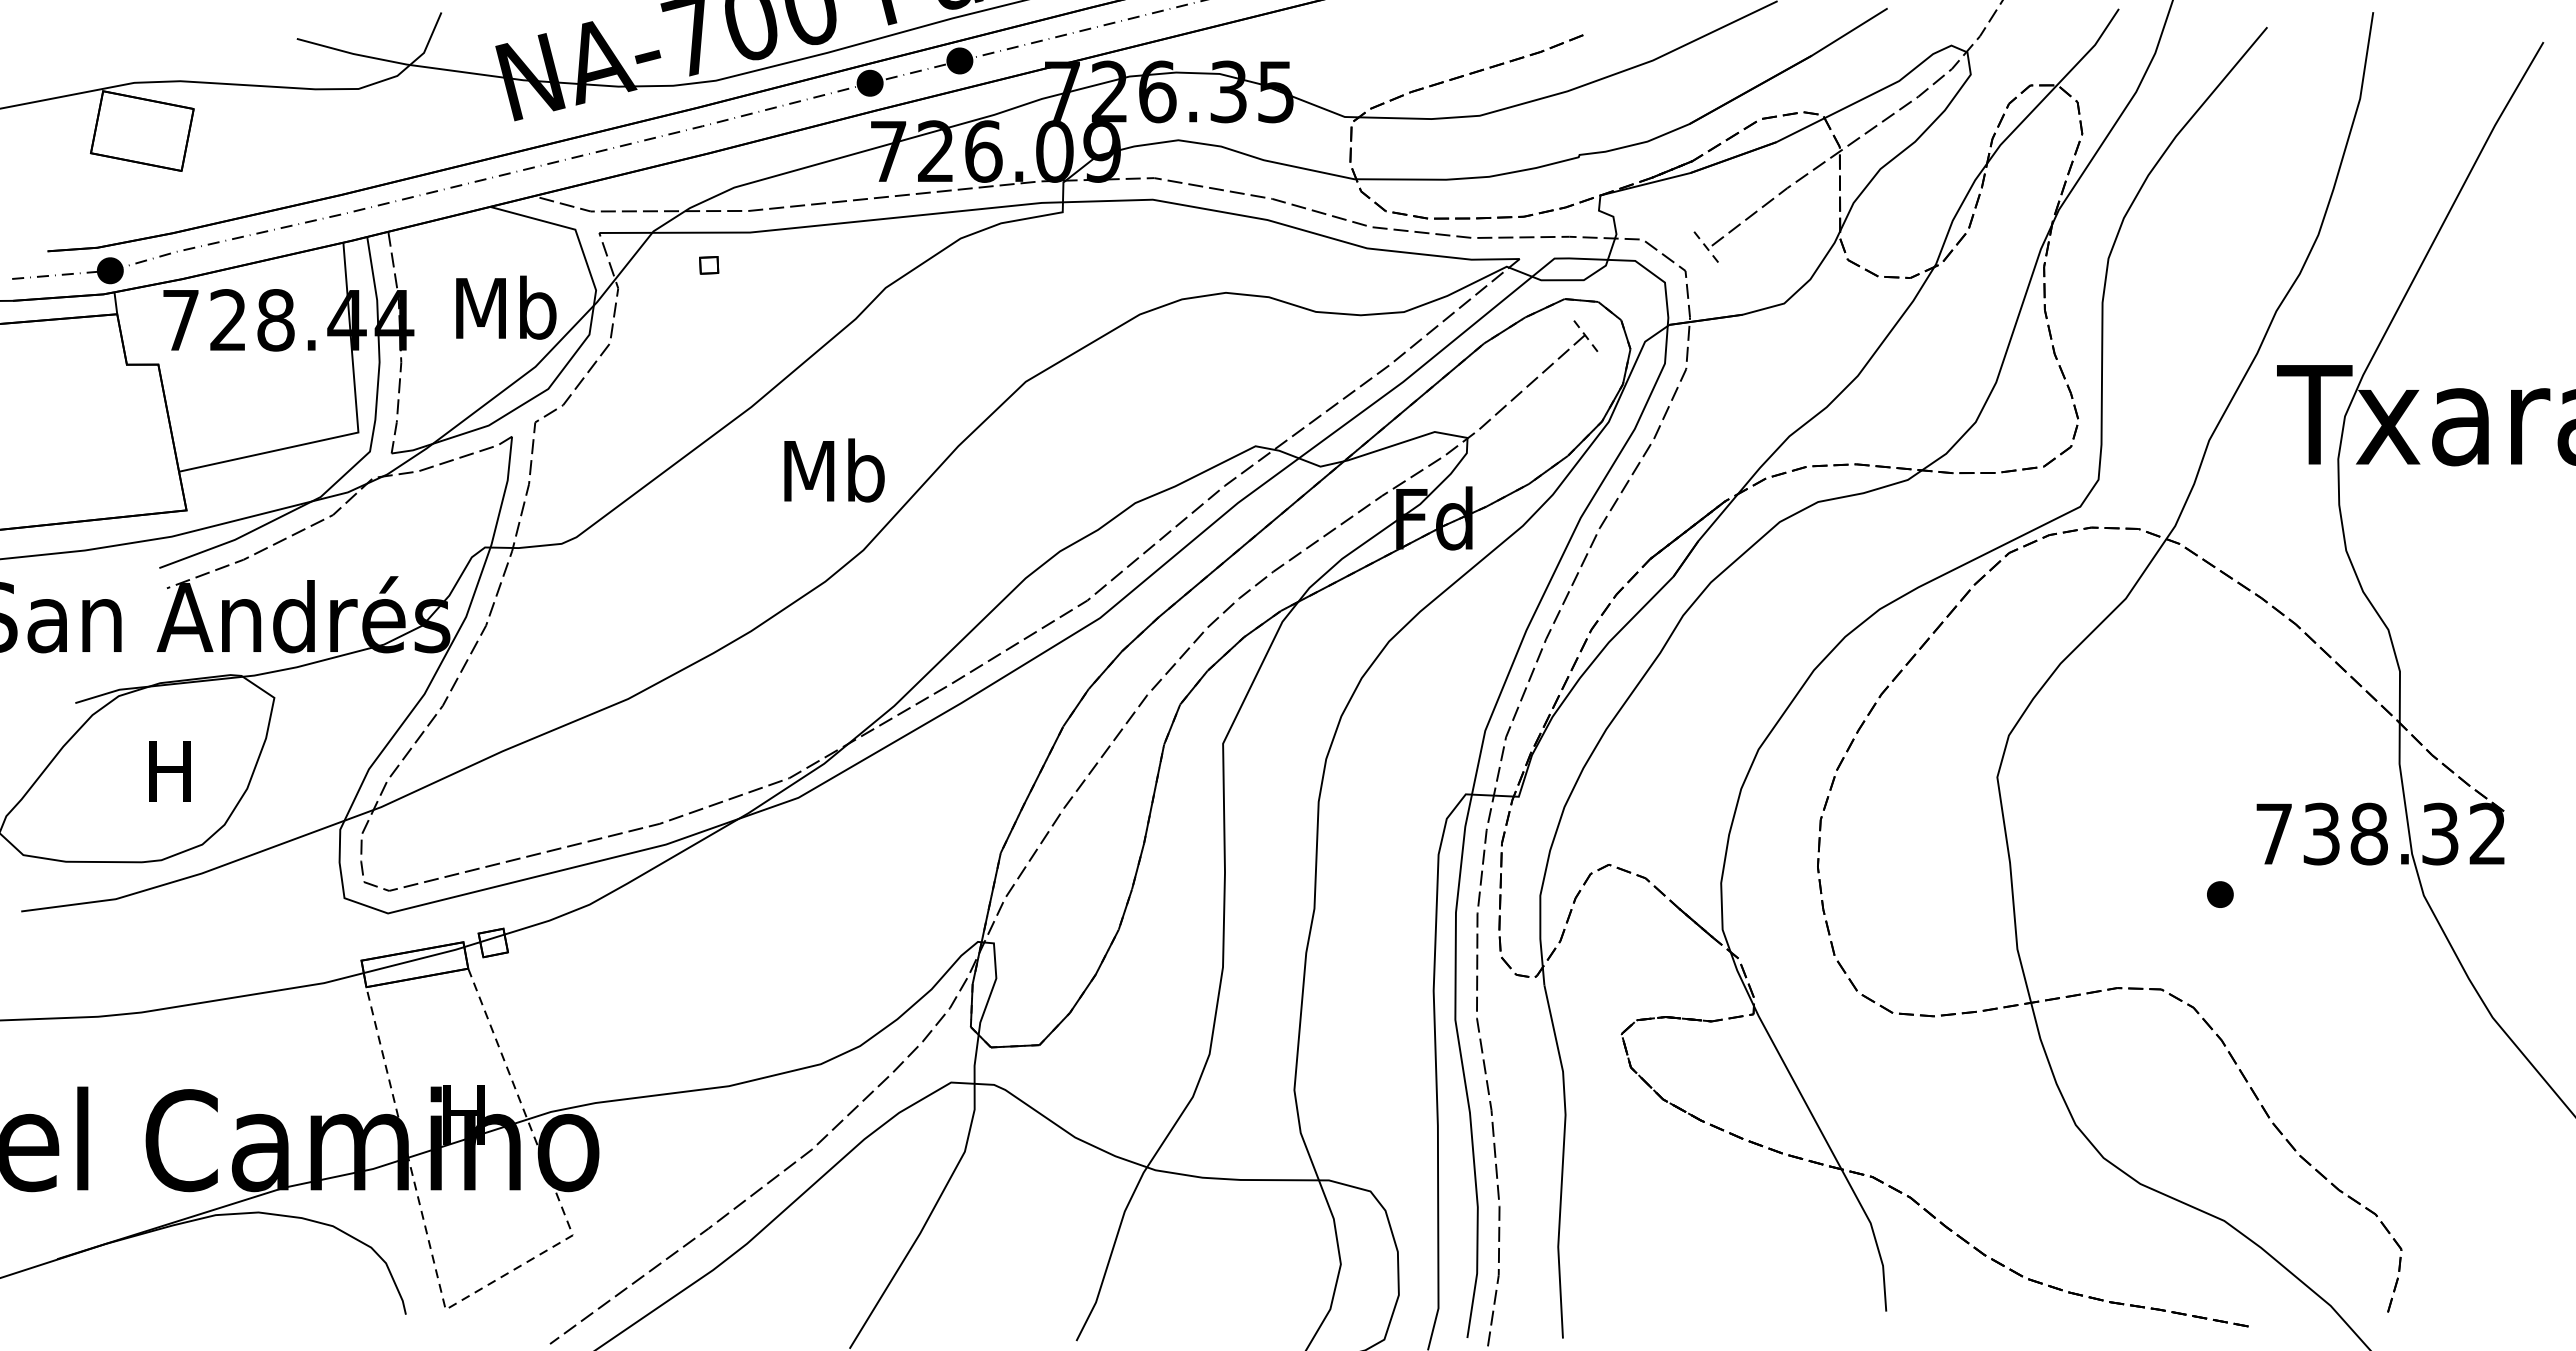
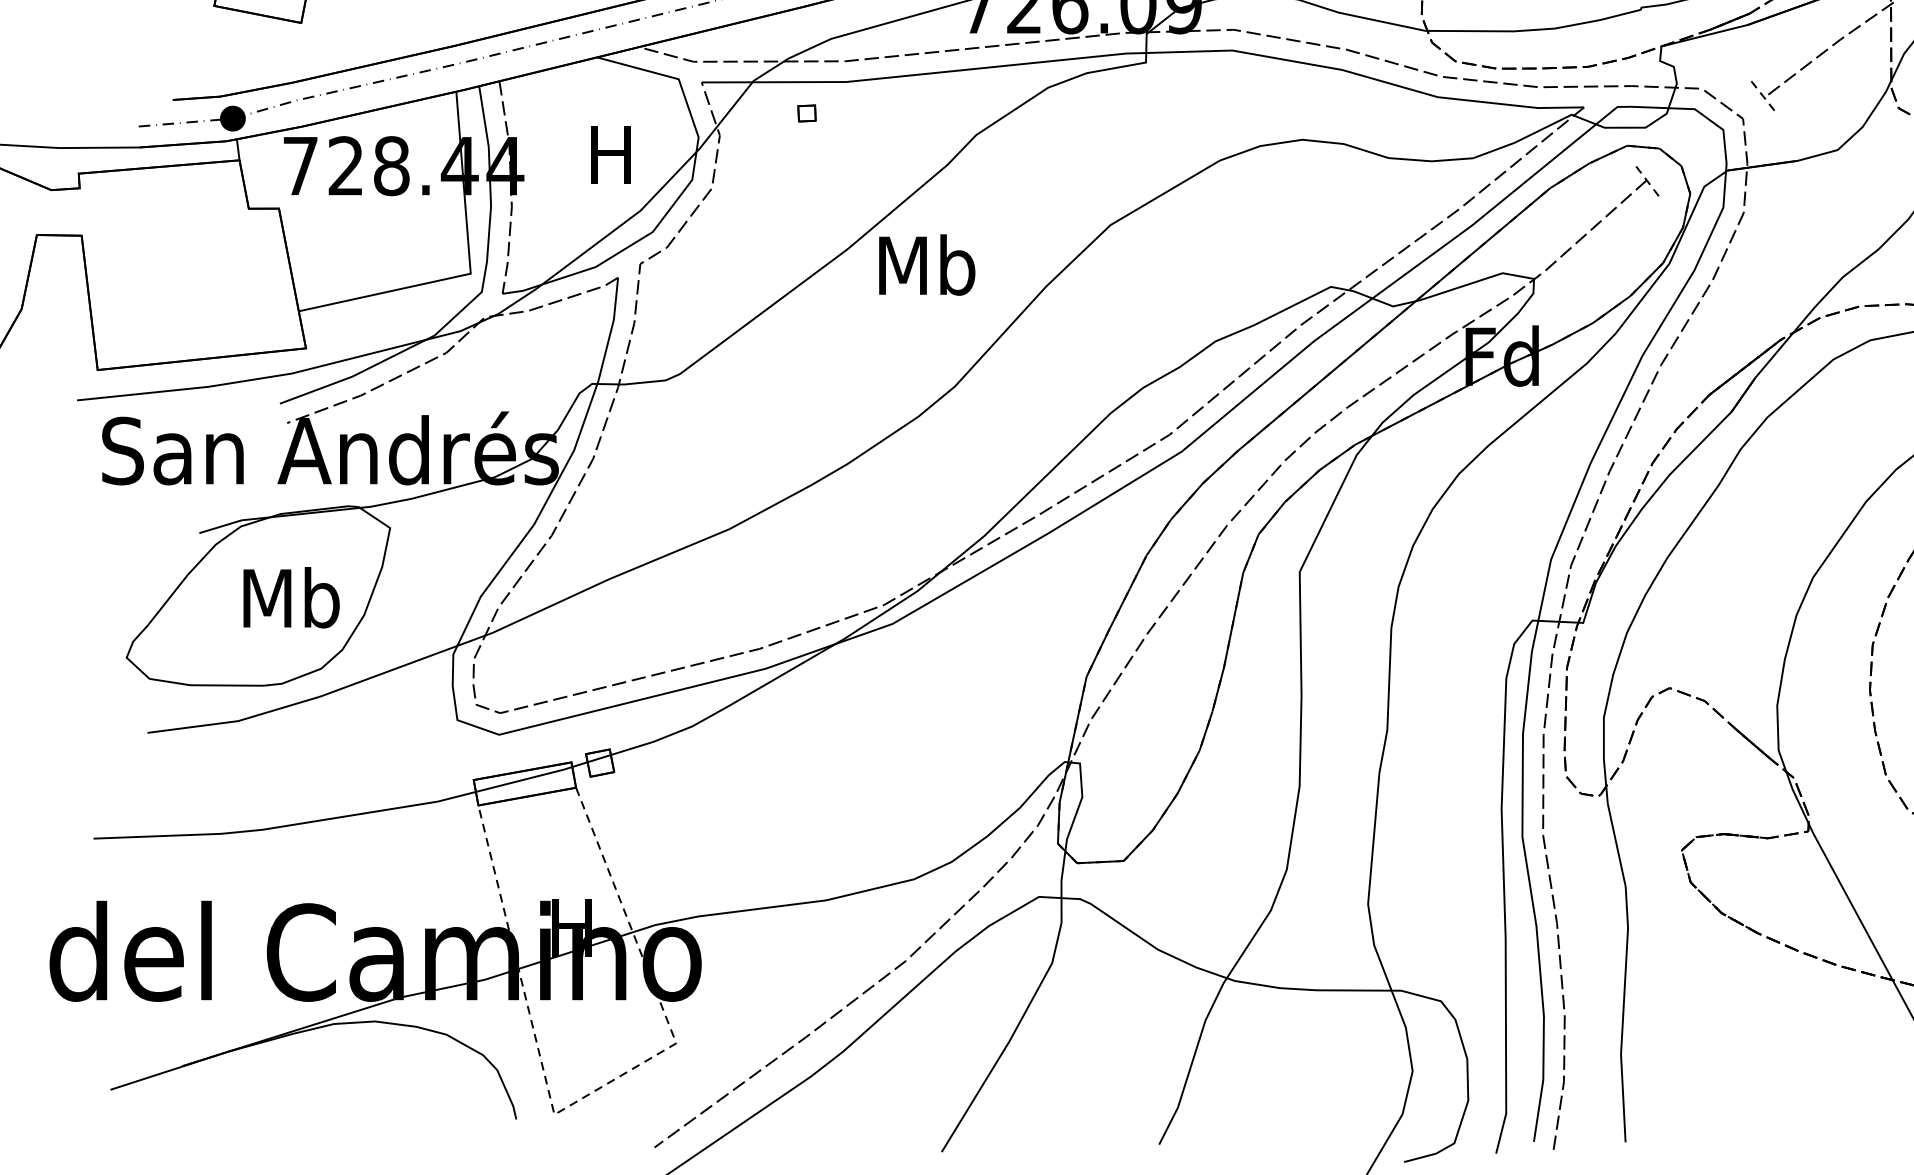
text: (506, 307) -> (612, 153), Mb -> H
text: (834, 470) -> (927, 265), moved
text: (171, 770) -> (291, 597), H -> Mb

